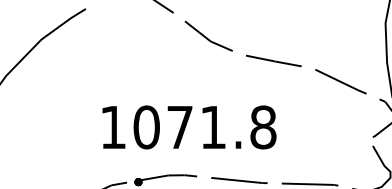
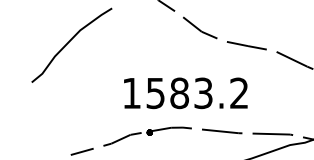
text: (204, 127) -> (197, 93), 1071.8 -> 1583.2

